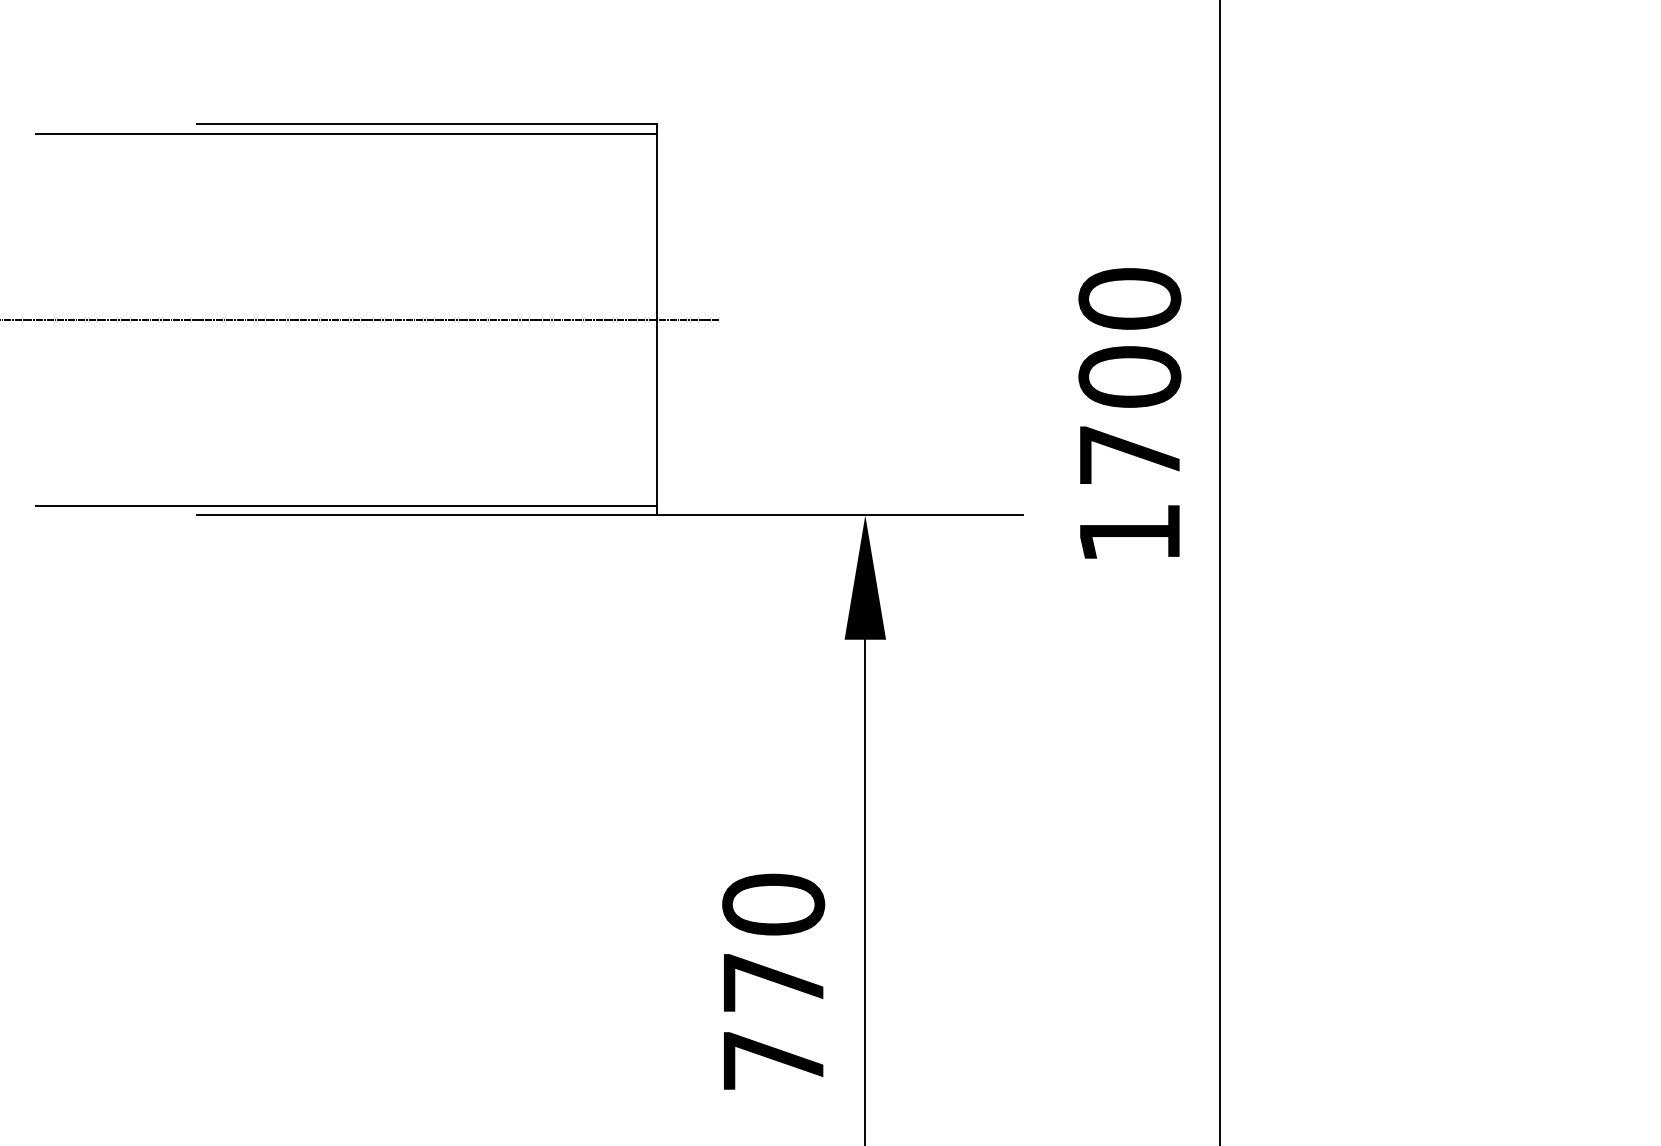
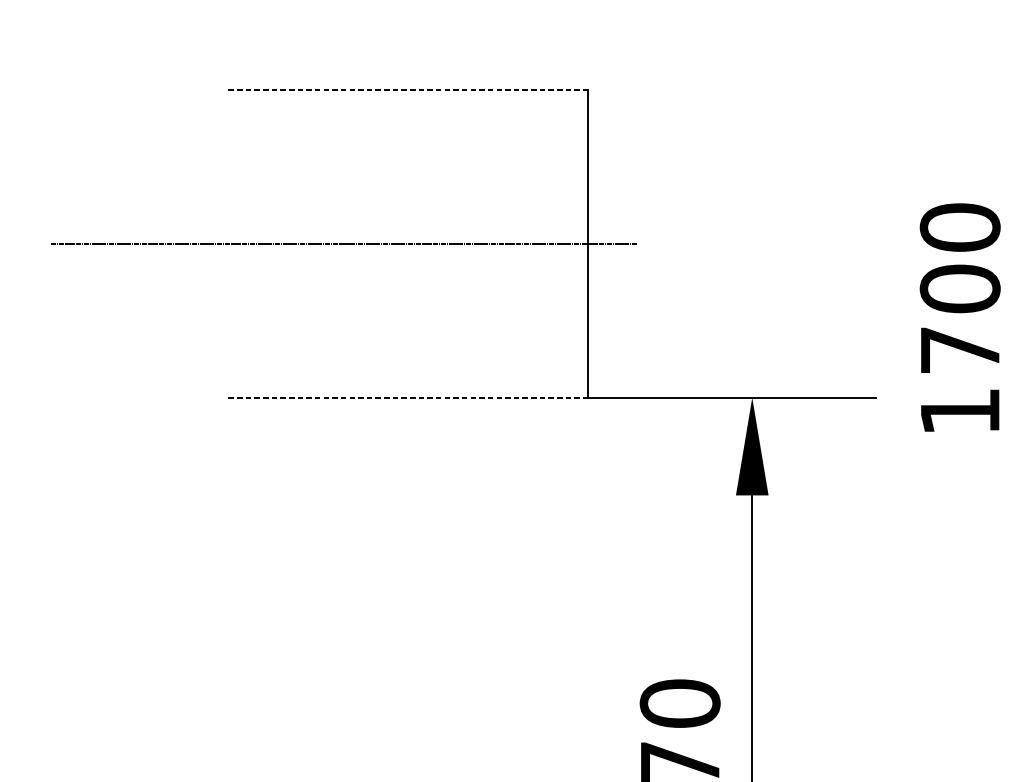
line: (427, 124) -> (408, 90), solid -> dashed
line: (345, 133) -> (343, 97), removed
line: (345, 505) -> (343, 389), removed
line: (427, 515) -> (408, 397), solid -> dashed

